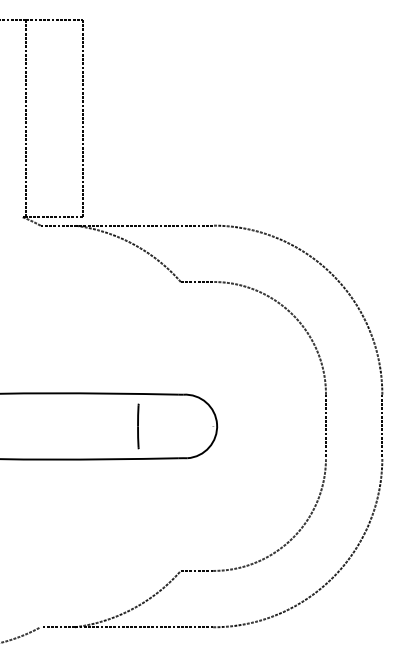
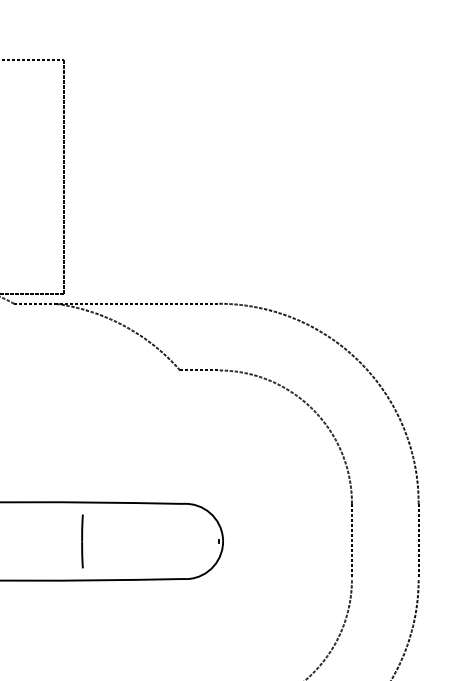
line: (138, 426) -> (82, 541), moved

